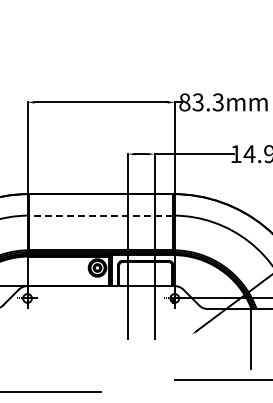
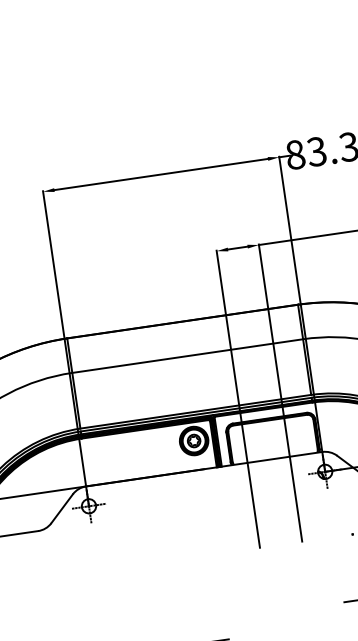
line: (101, 215) -> (188, 355), dashed -> solid

